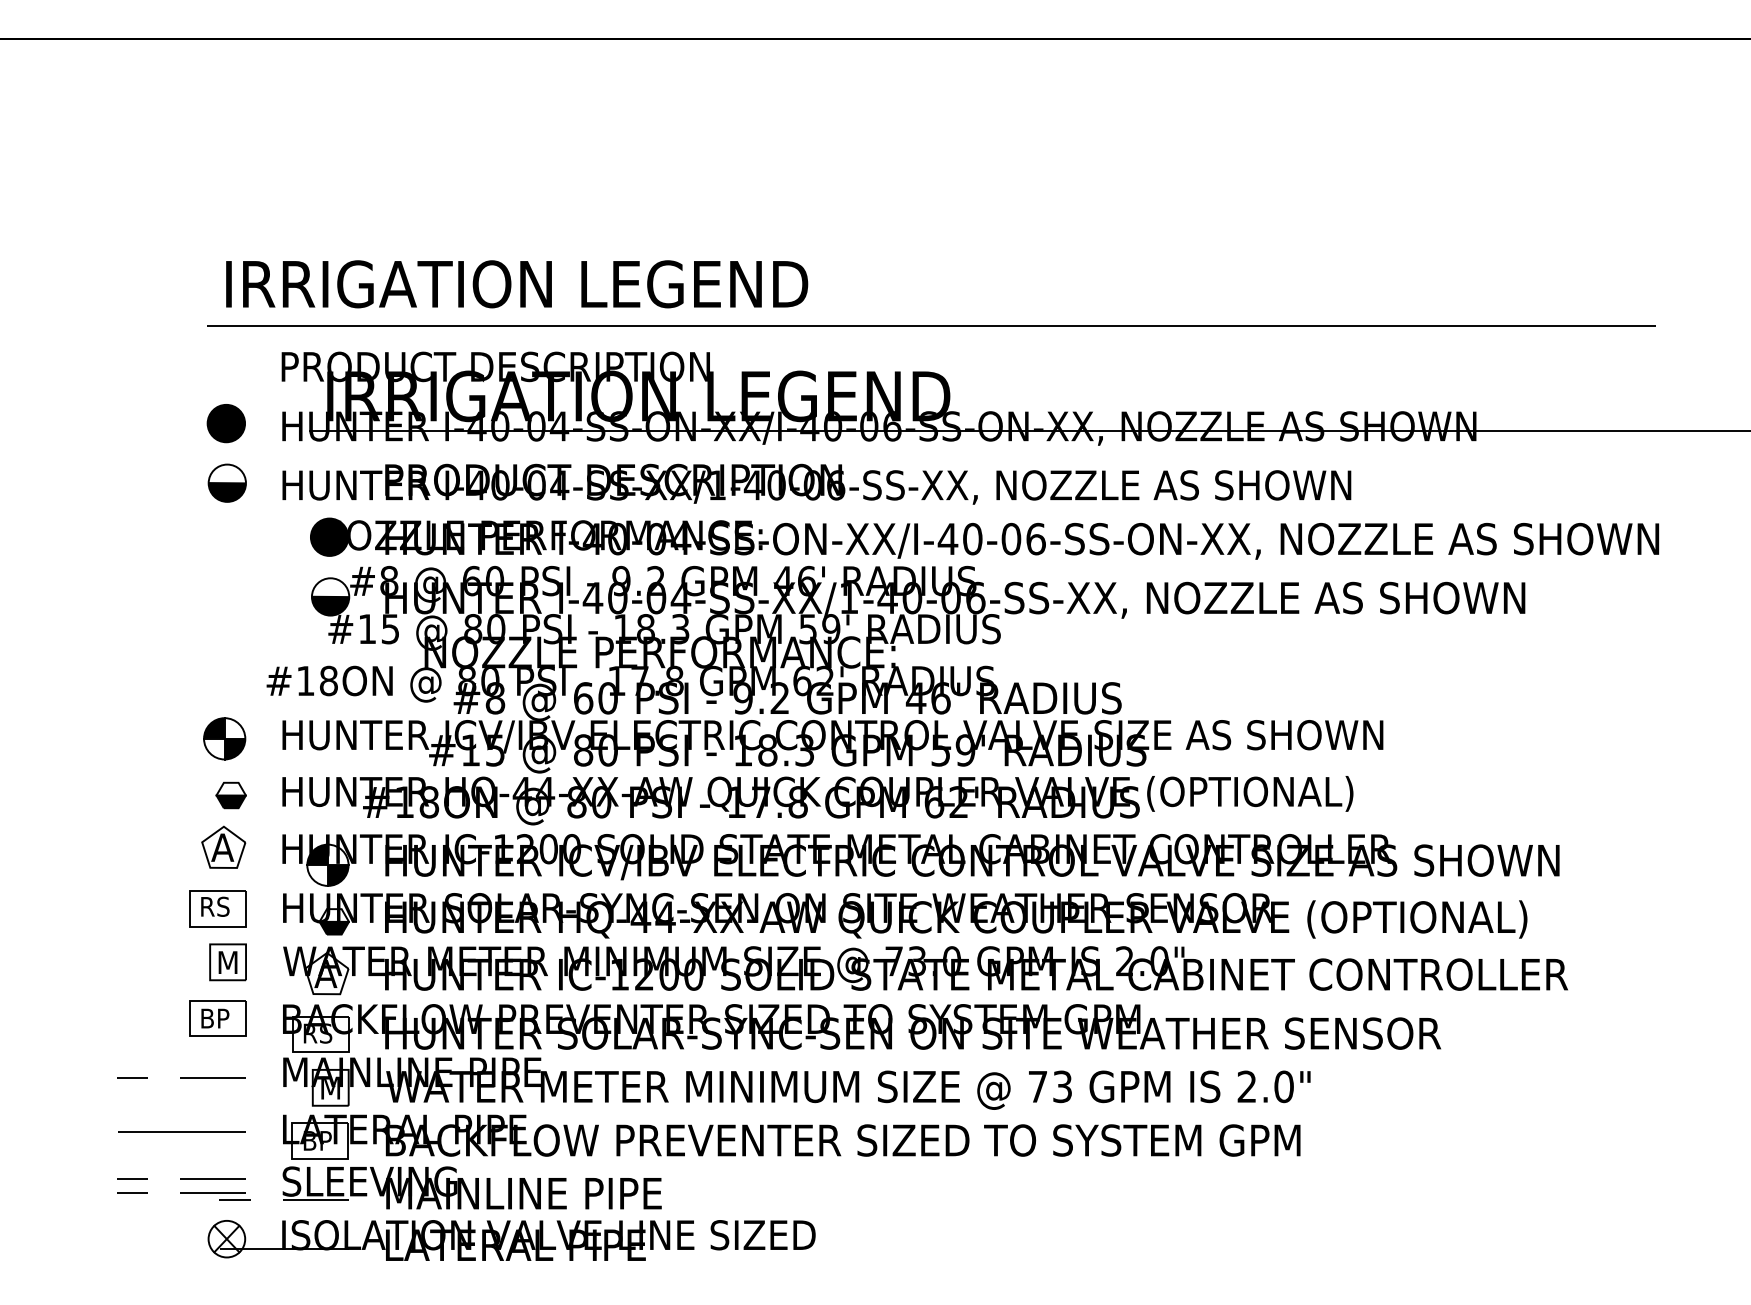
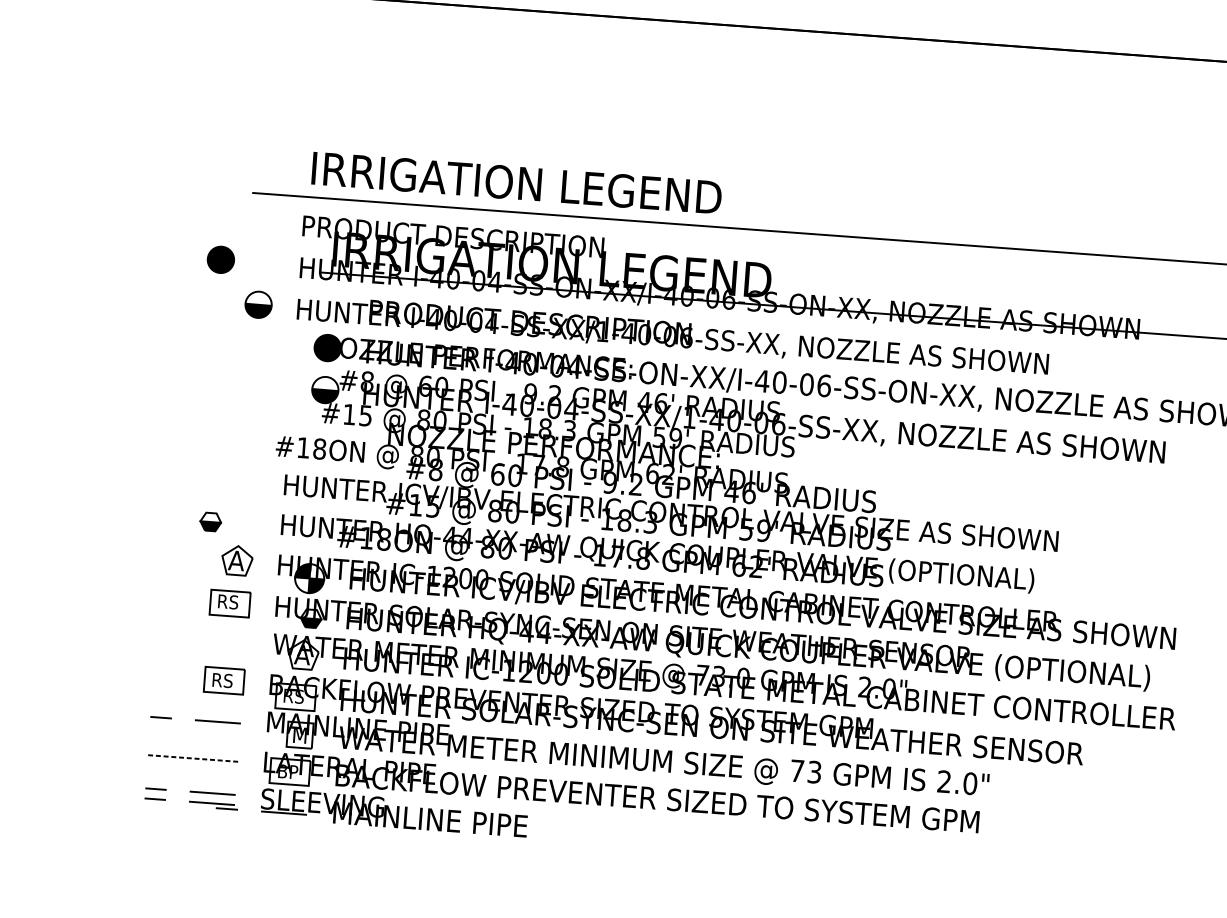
text: (517, 284) -> (517, 183), moved
part: (225, 423) -> (220, 259), moved
part: (224, 738) -> (243, 484), removed
part: (230, 795) -> (210, 521), moved
part: (227, 962) -> (233, 641), removed
text: (216, 1018) -> (223, 680), BP -> RS
line: (181, 1131) -> (192, 758), solid -> dashed
part: (511, 1240) -> (419, 851), removed

